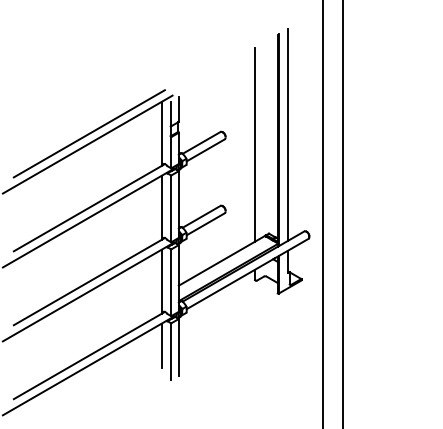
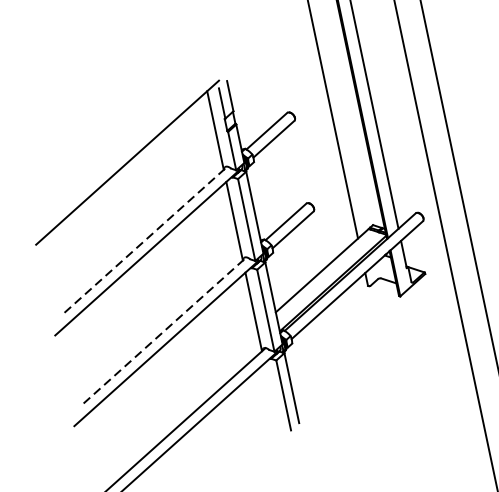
line: (88, 133) -> (125, 148), removed
line: (89, 207) -> (146, 239), solid -> dashed
line: (89, 281) -> (165, 330), solid -> dashed
line: (161, 345) -> (270, 390), removed

